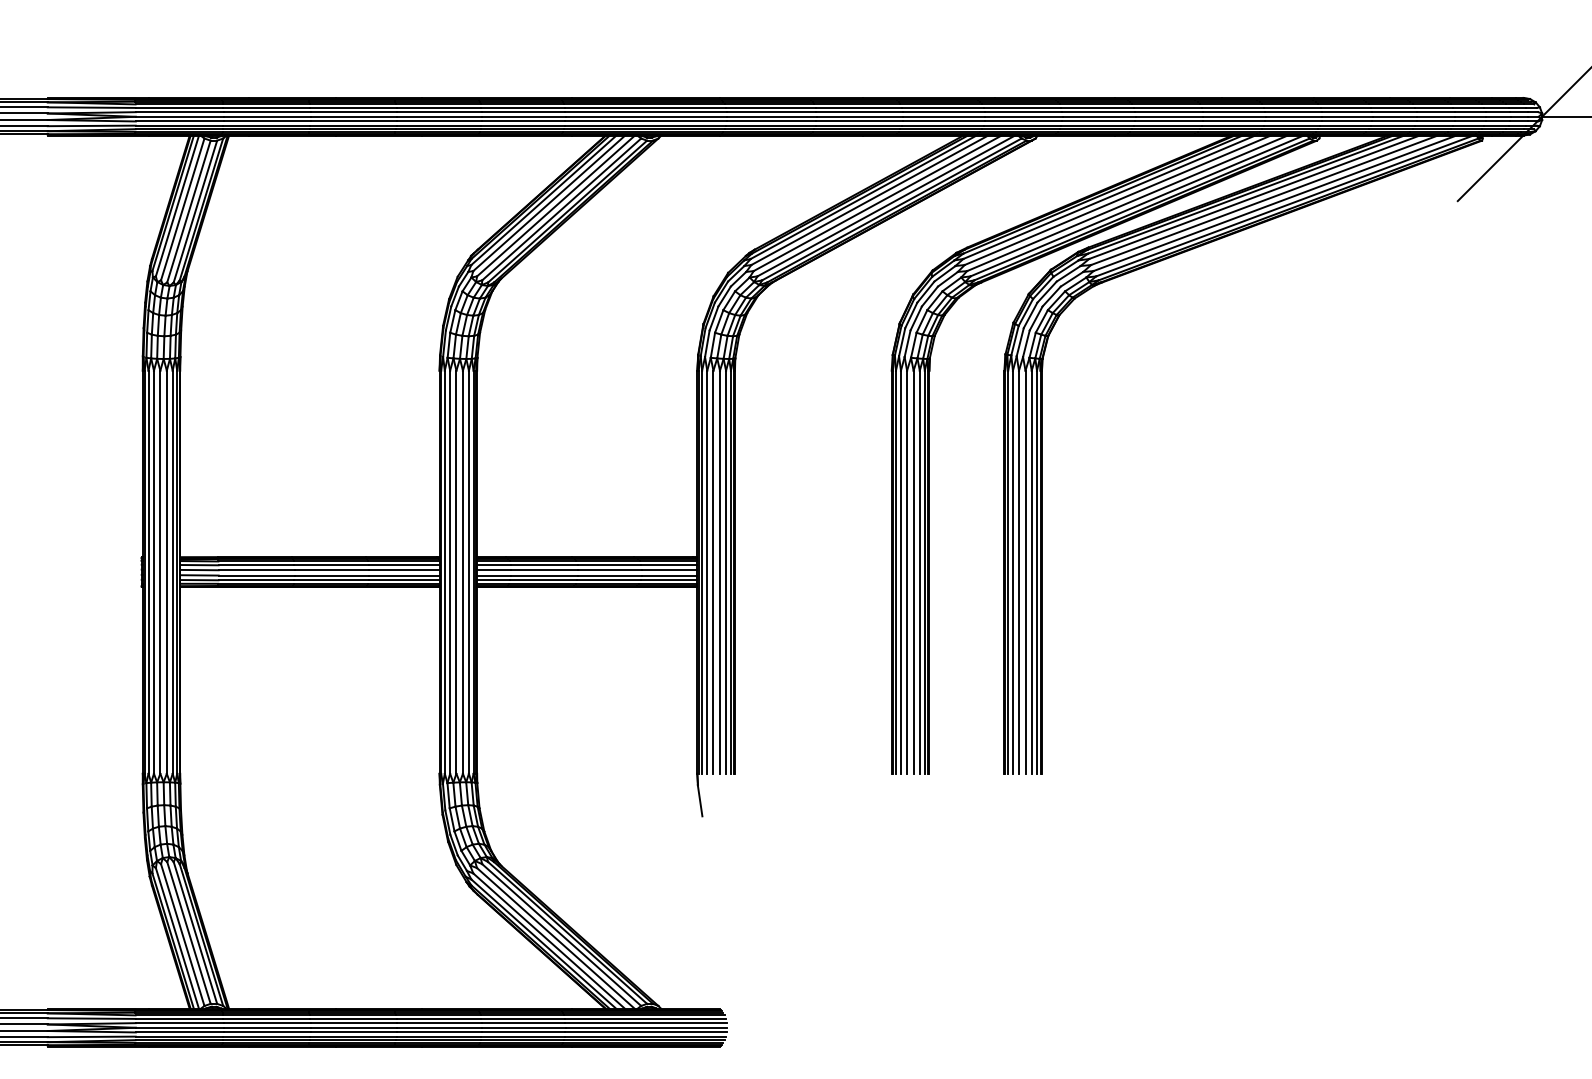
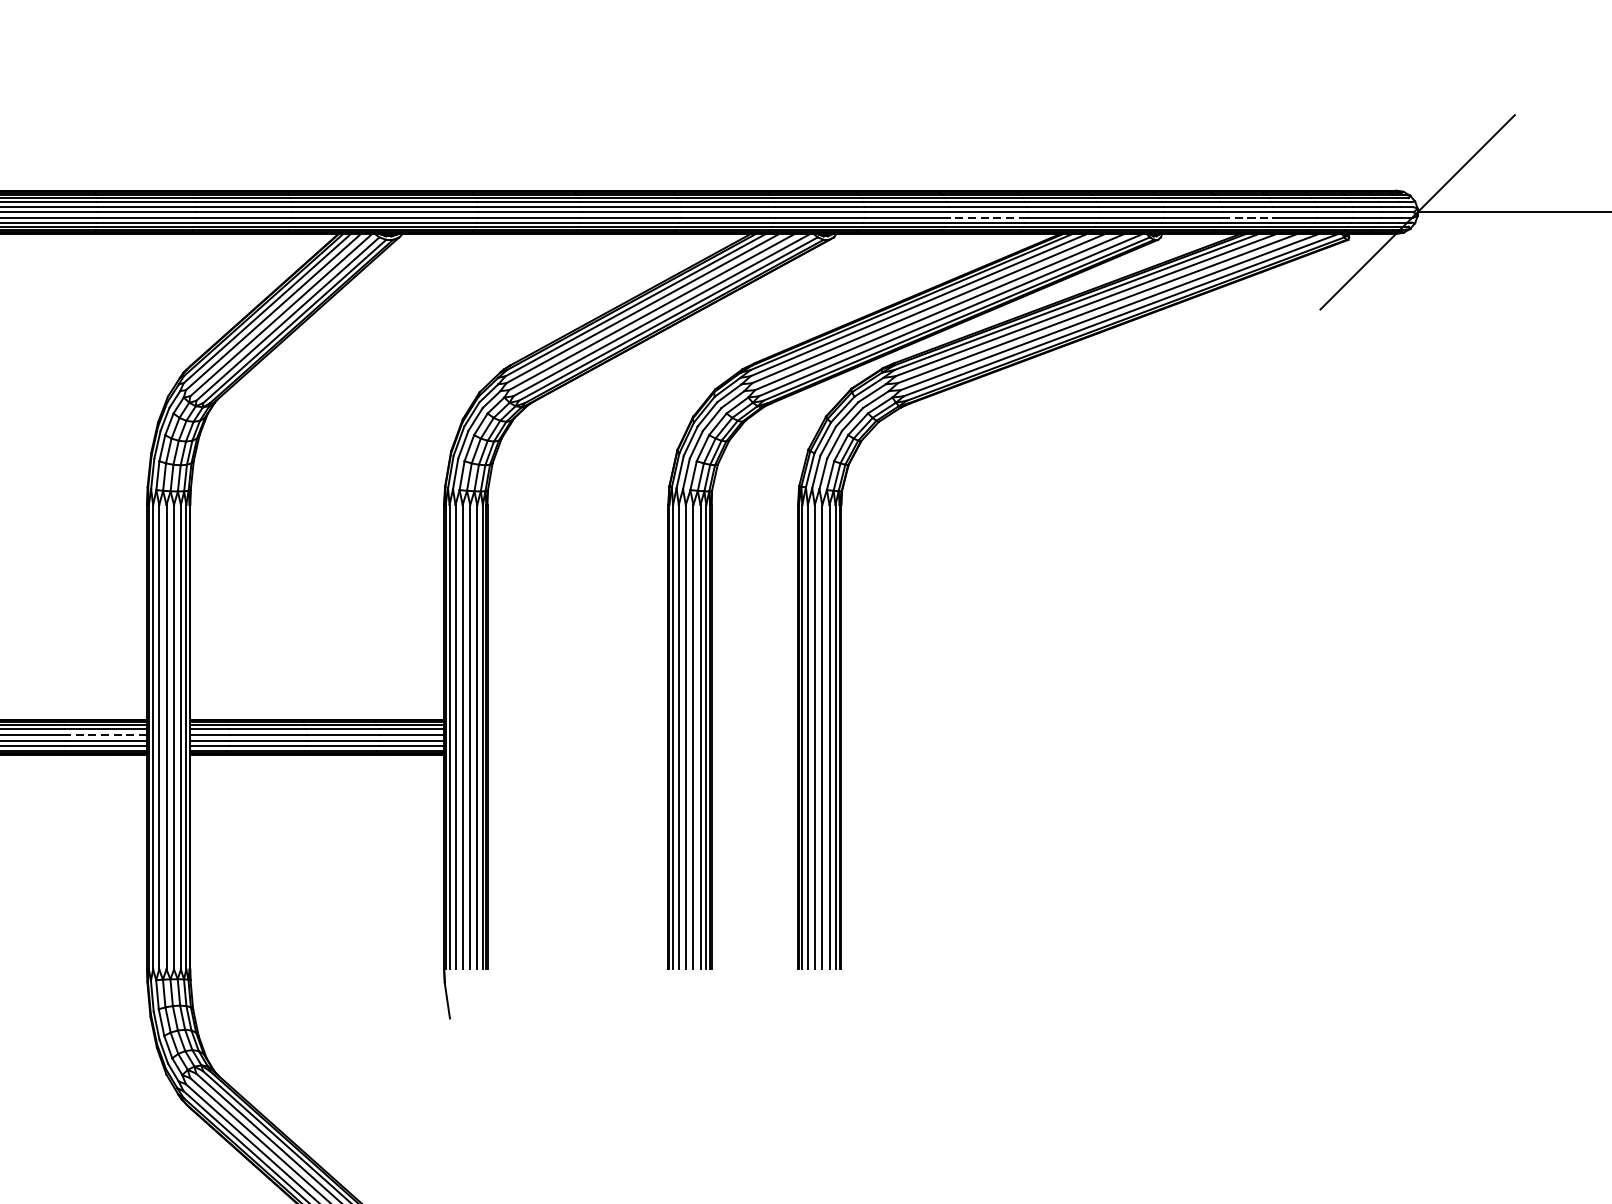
line: (1169, 121) -> (988, 217), solid -> dashed
line: (1395, 121) -> (1248, 217), solid -> dashed
line: (403, 570) -> (105, 735), solid -> dashed

